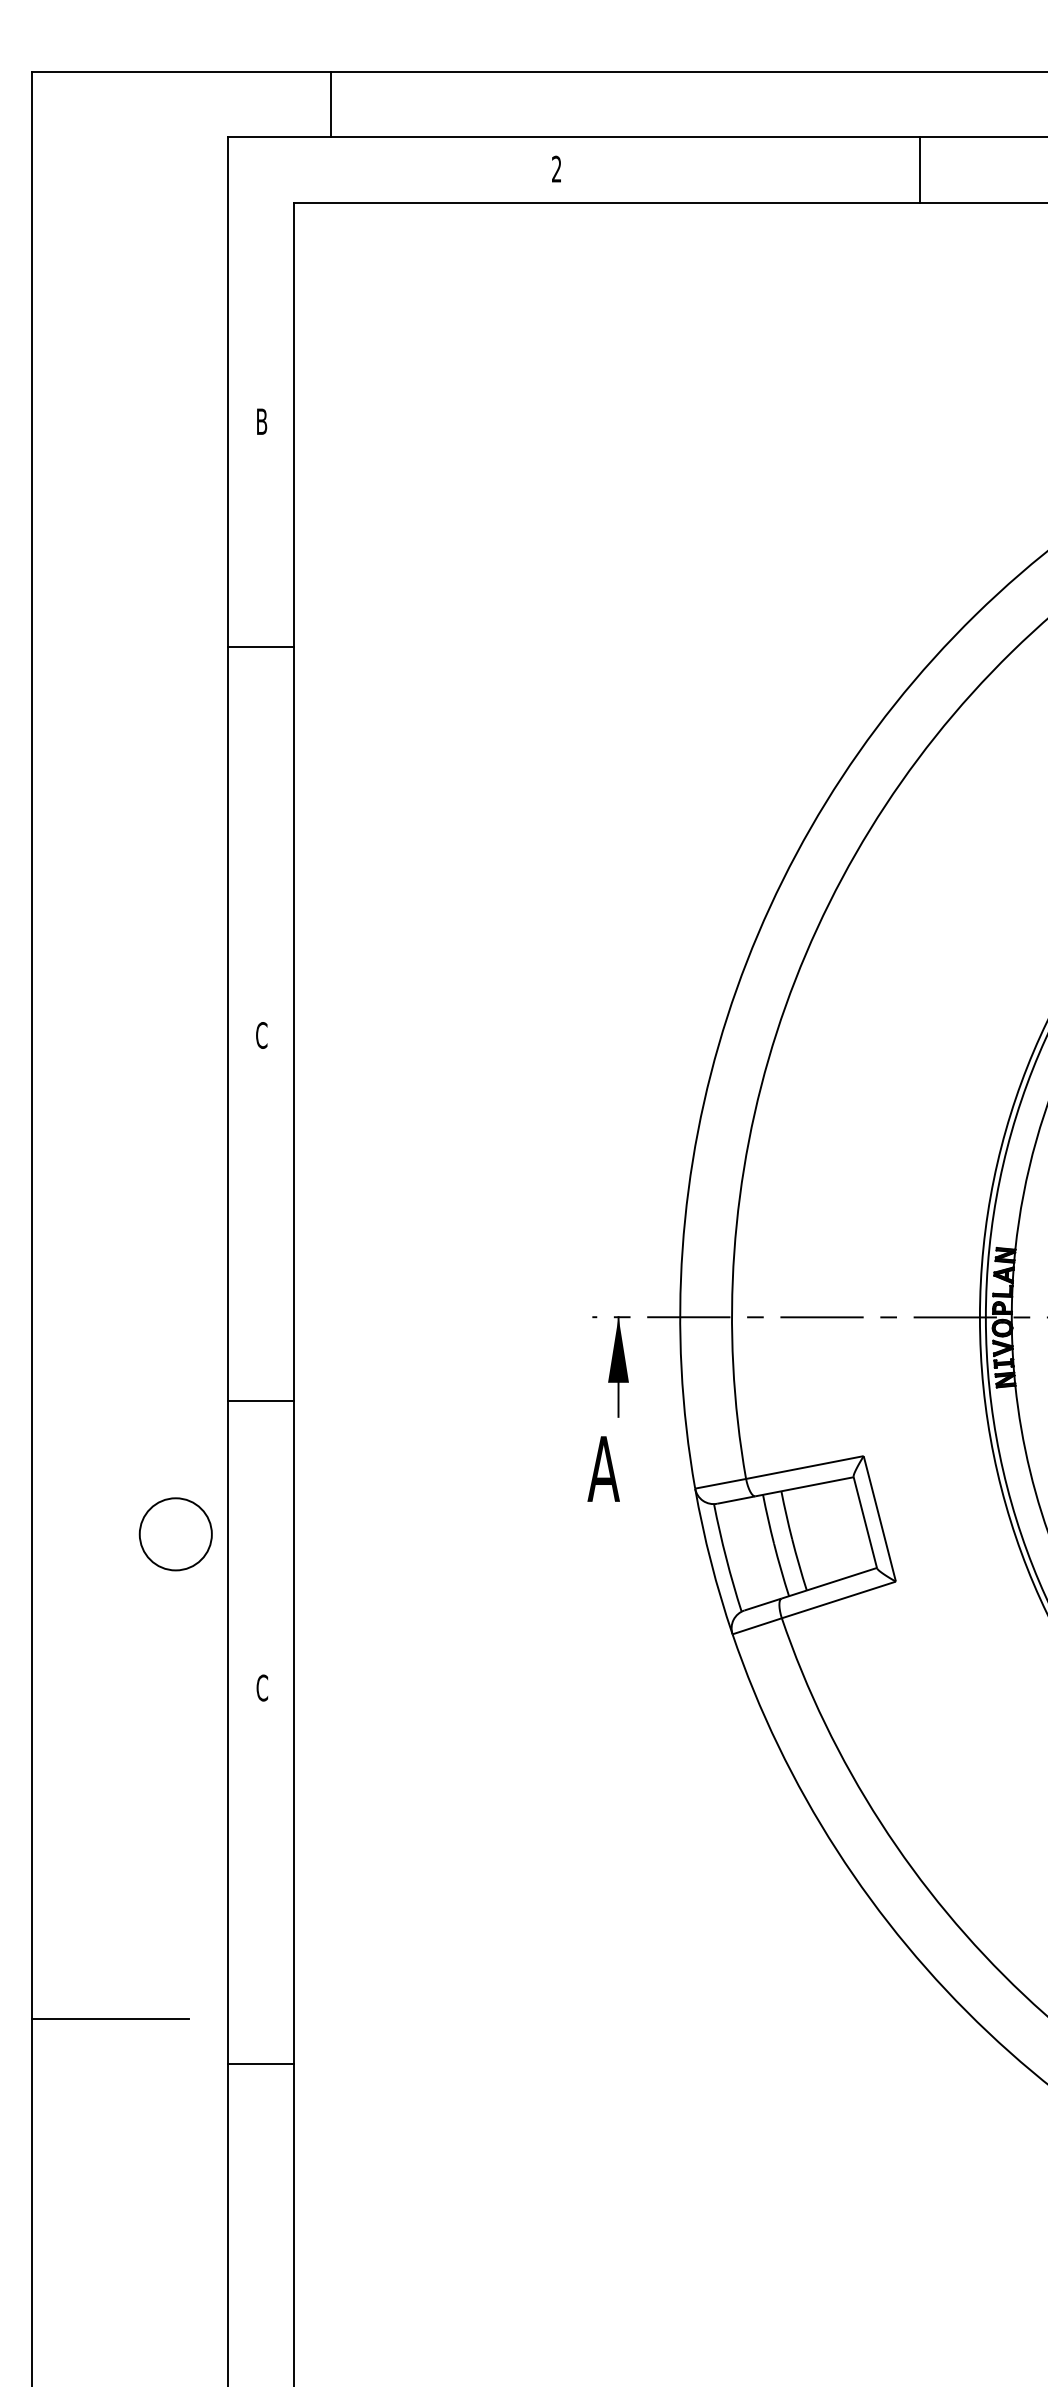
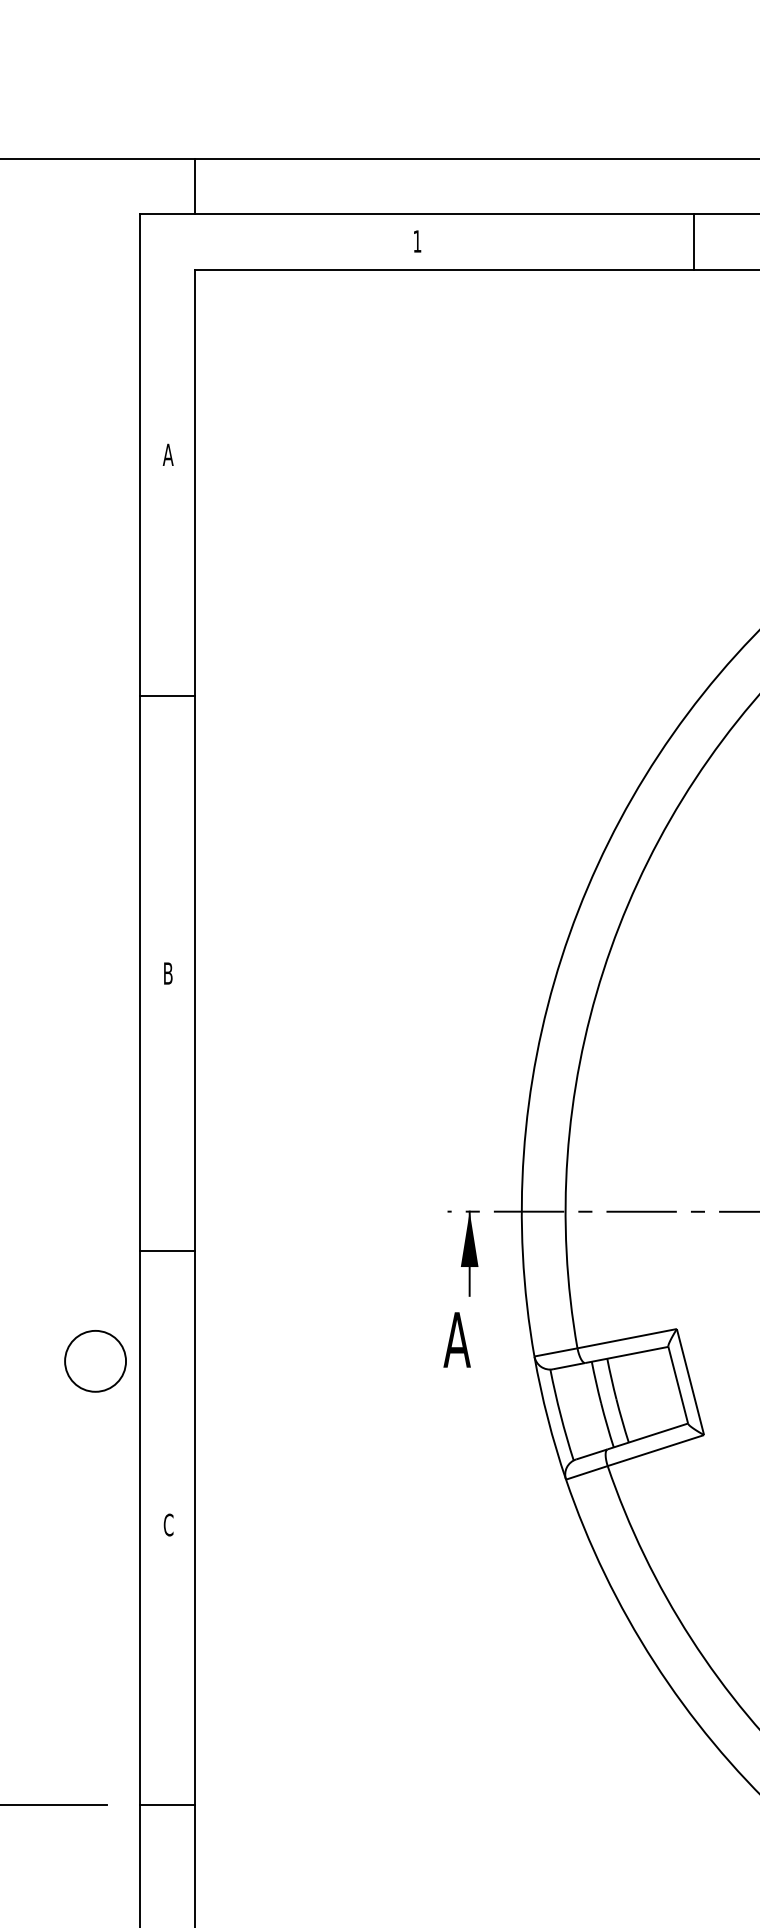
line: (330, 104) -> (194, 186), moved
text: (556, 168) -> (417, 240), 2 -> 1
line: (919, 169) -> (693, 241), moved
text: (261, 421) -> (167, 454), B -> A
line: (260, 646) -> (167, 696), moved
text: (261, 1035) -> (167, 973), C -> B
line: (260, 1401) -> (167, 1250), moved
circle: (175, 1534) -> (95, 1361), moved
line: (260, 2063) -> (167, 1804), moved

